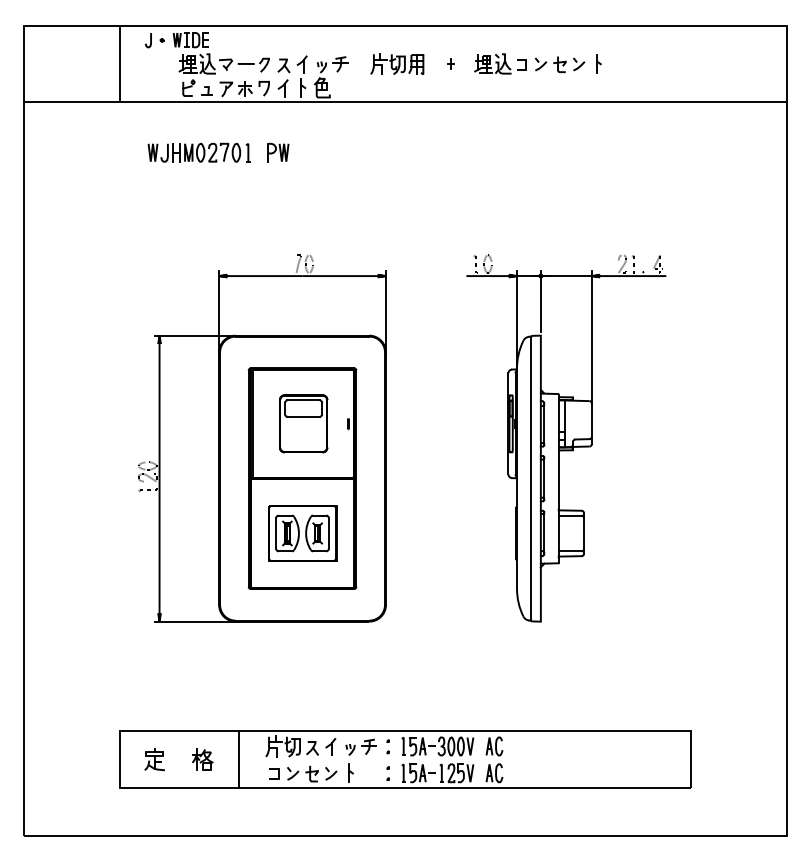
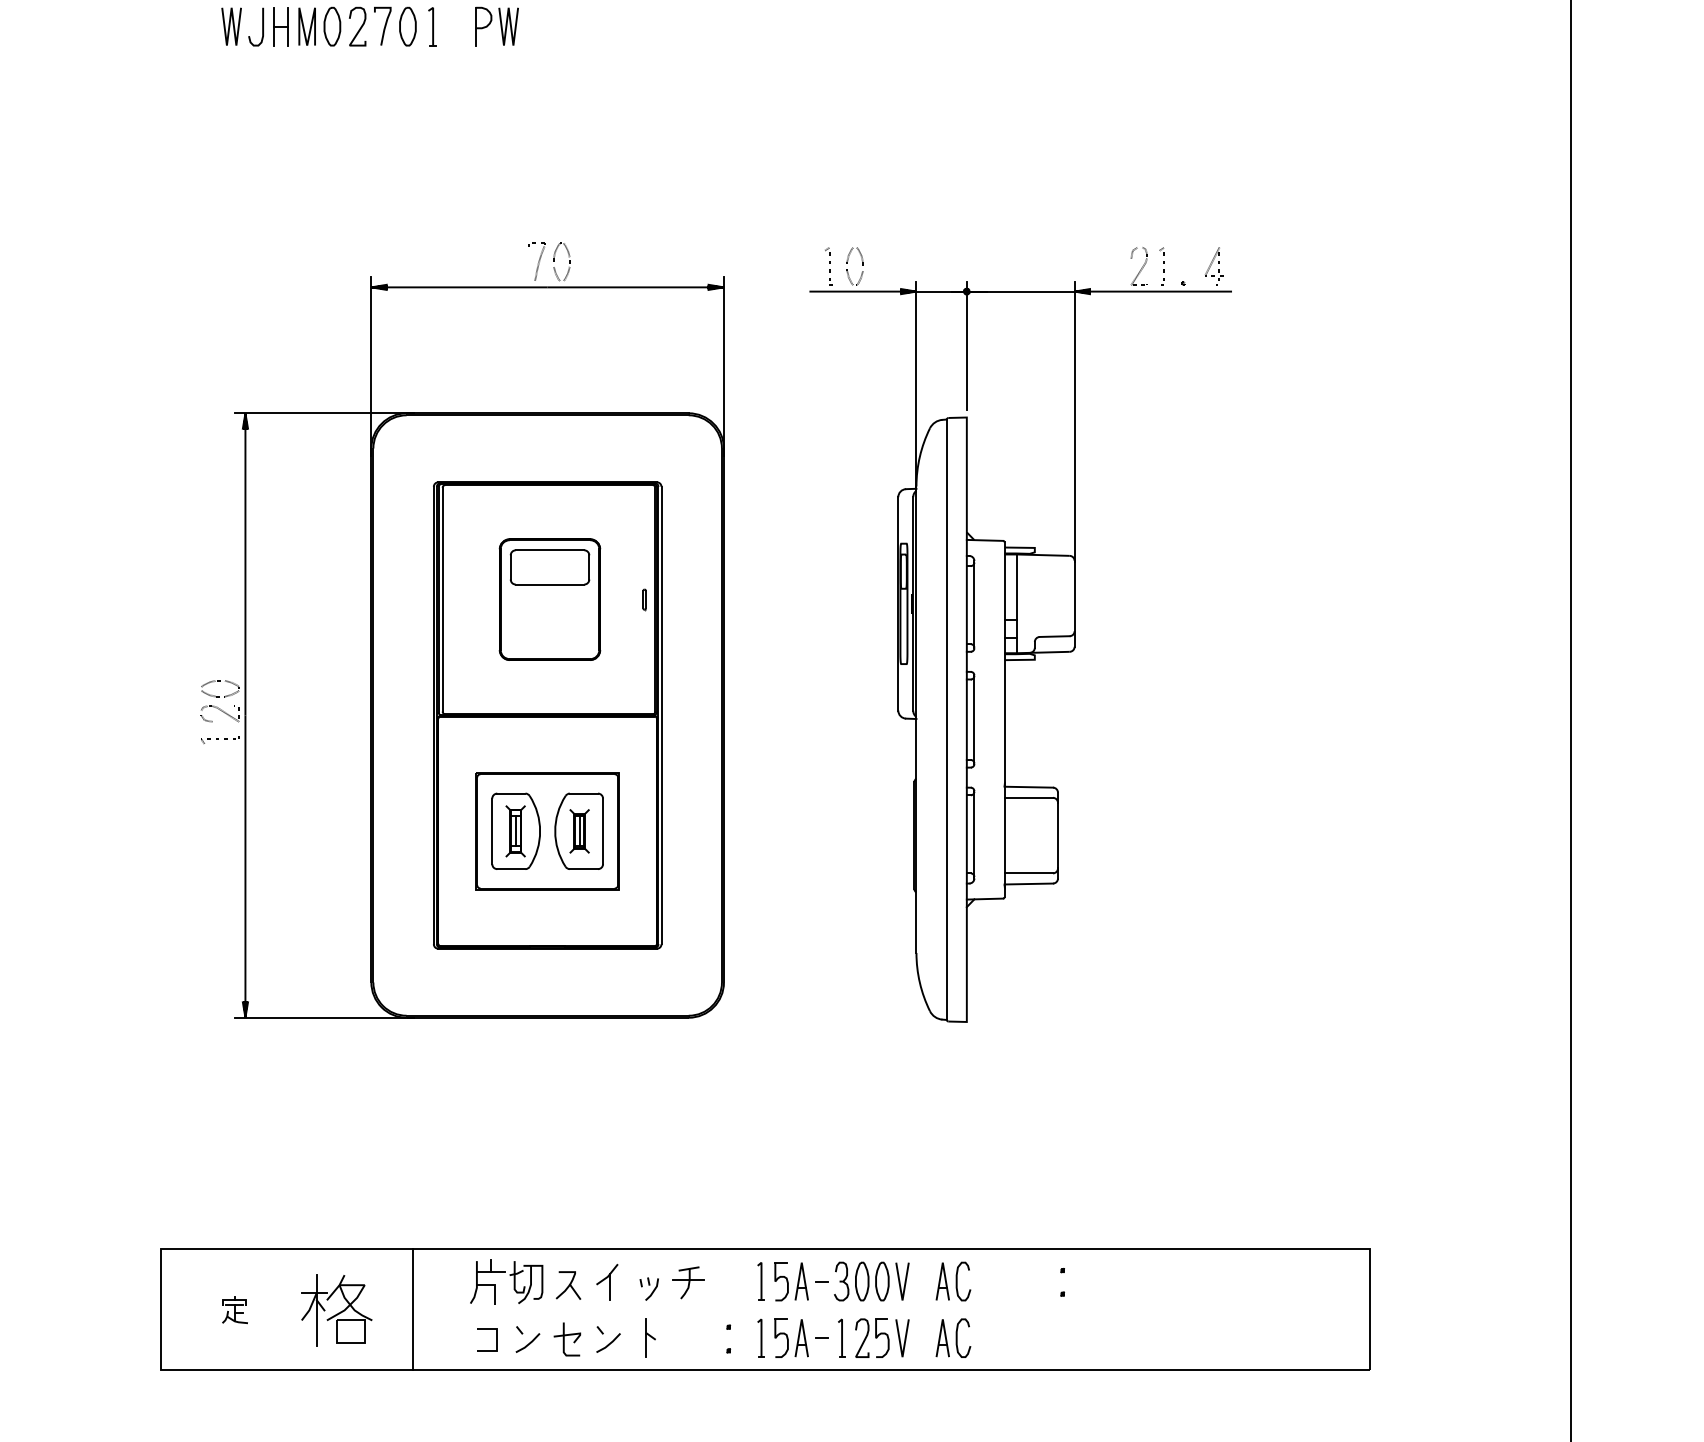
part: (566, 438) -> (1021, 634), moved
part: (387, 746) -> (1061, 1281), moved
part: (154, 759) -> (234, 1309), size x0.6
part: (202, 759) -> (336, 1309), size x1.6

